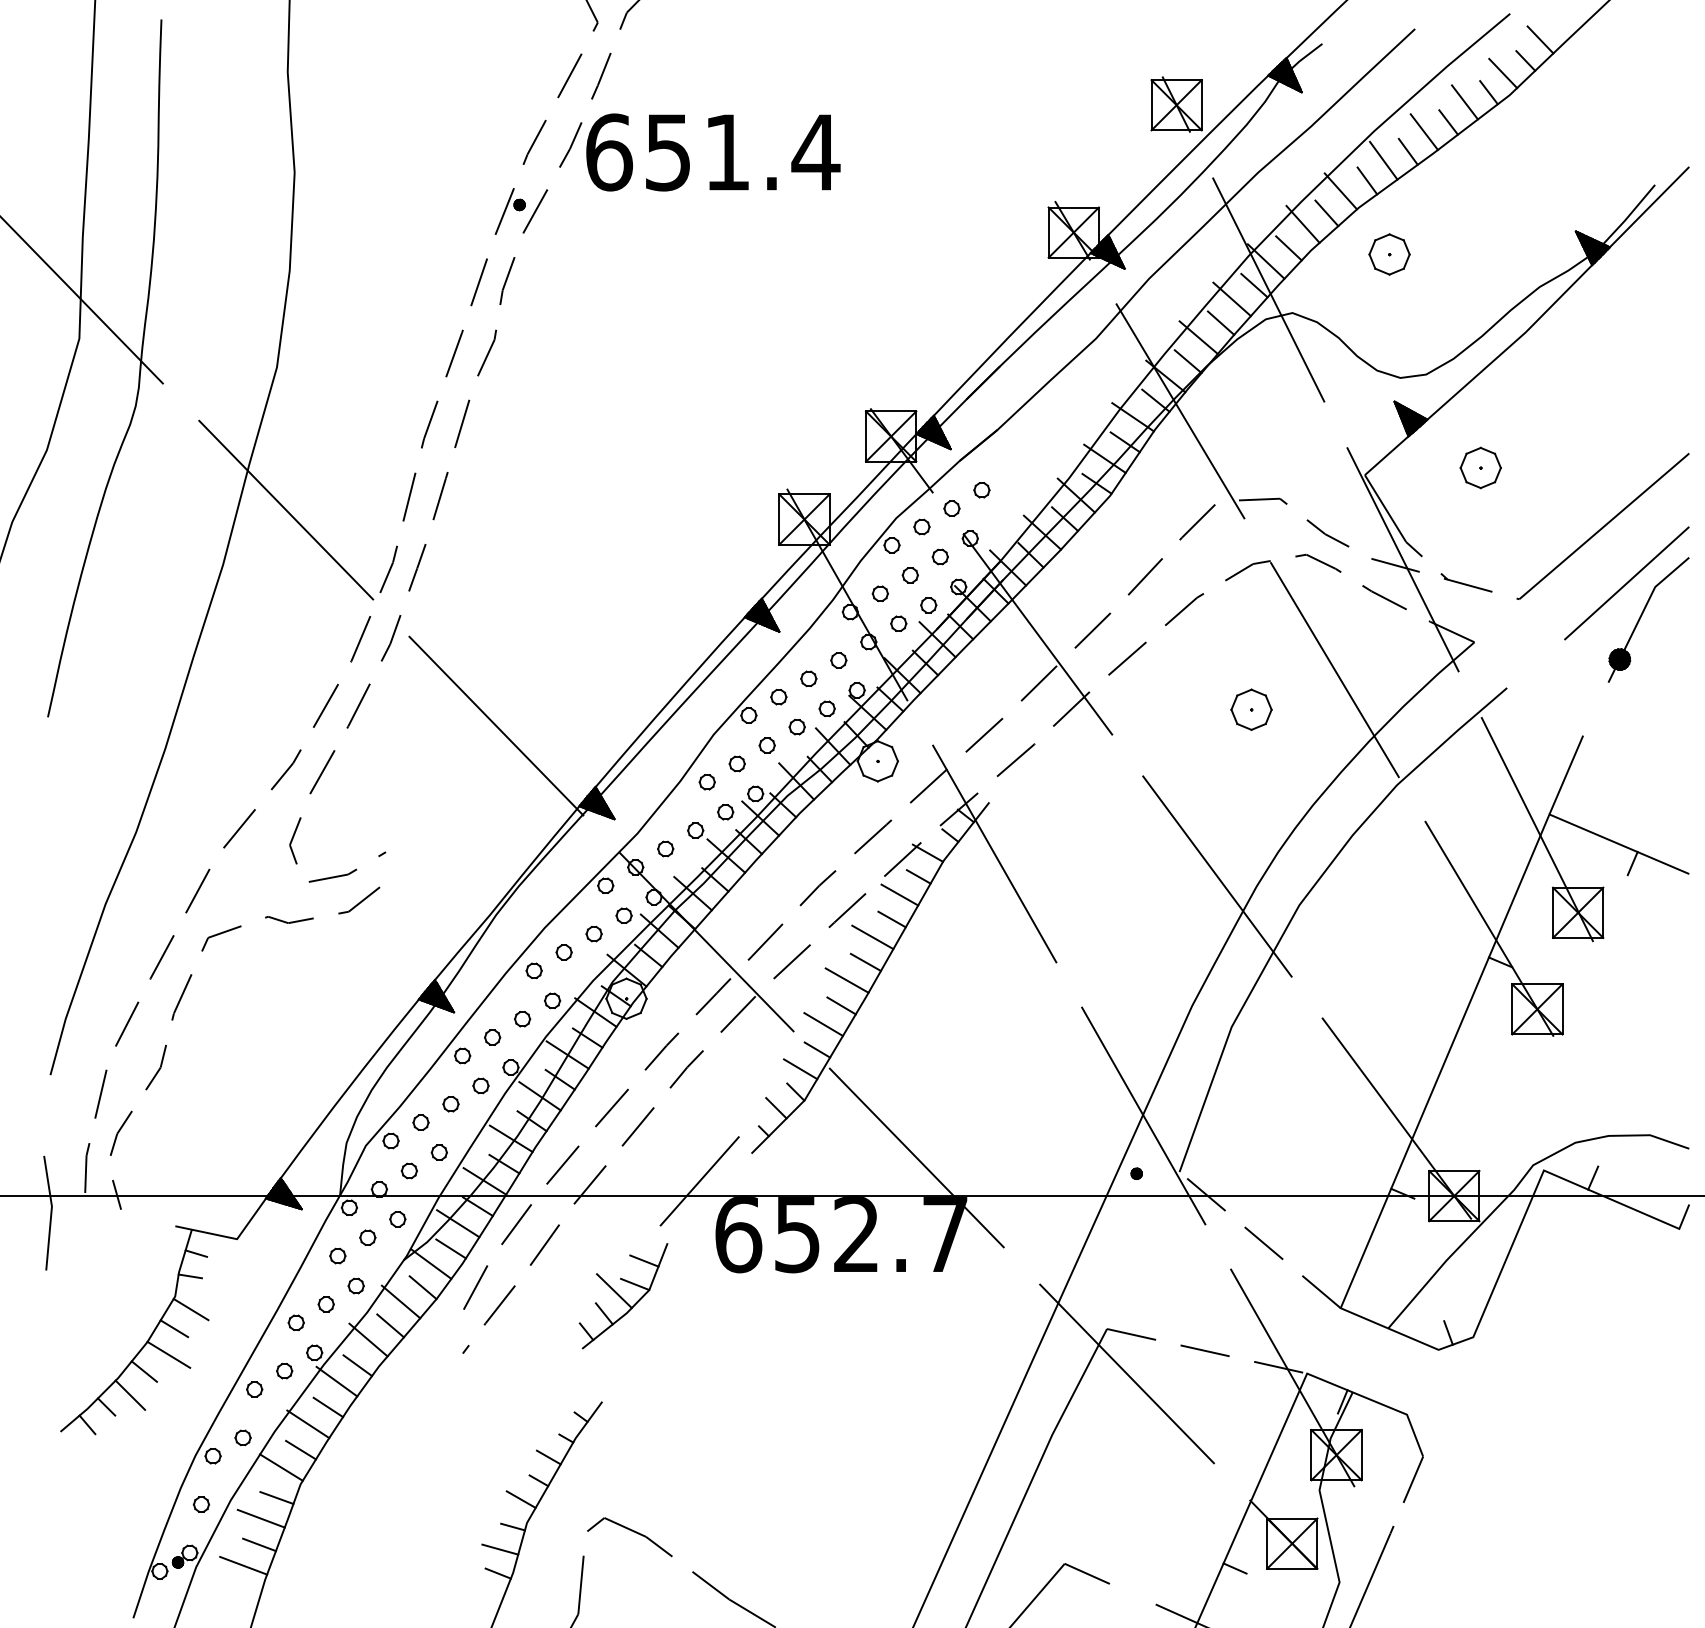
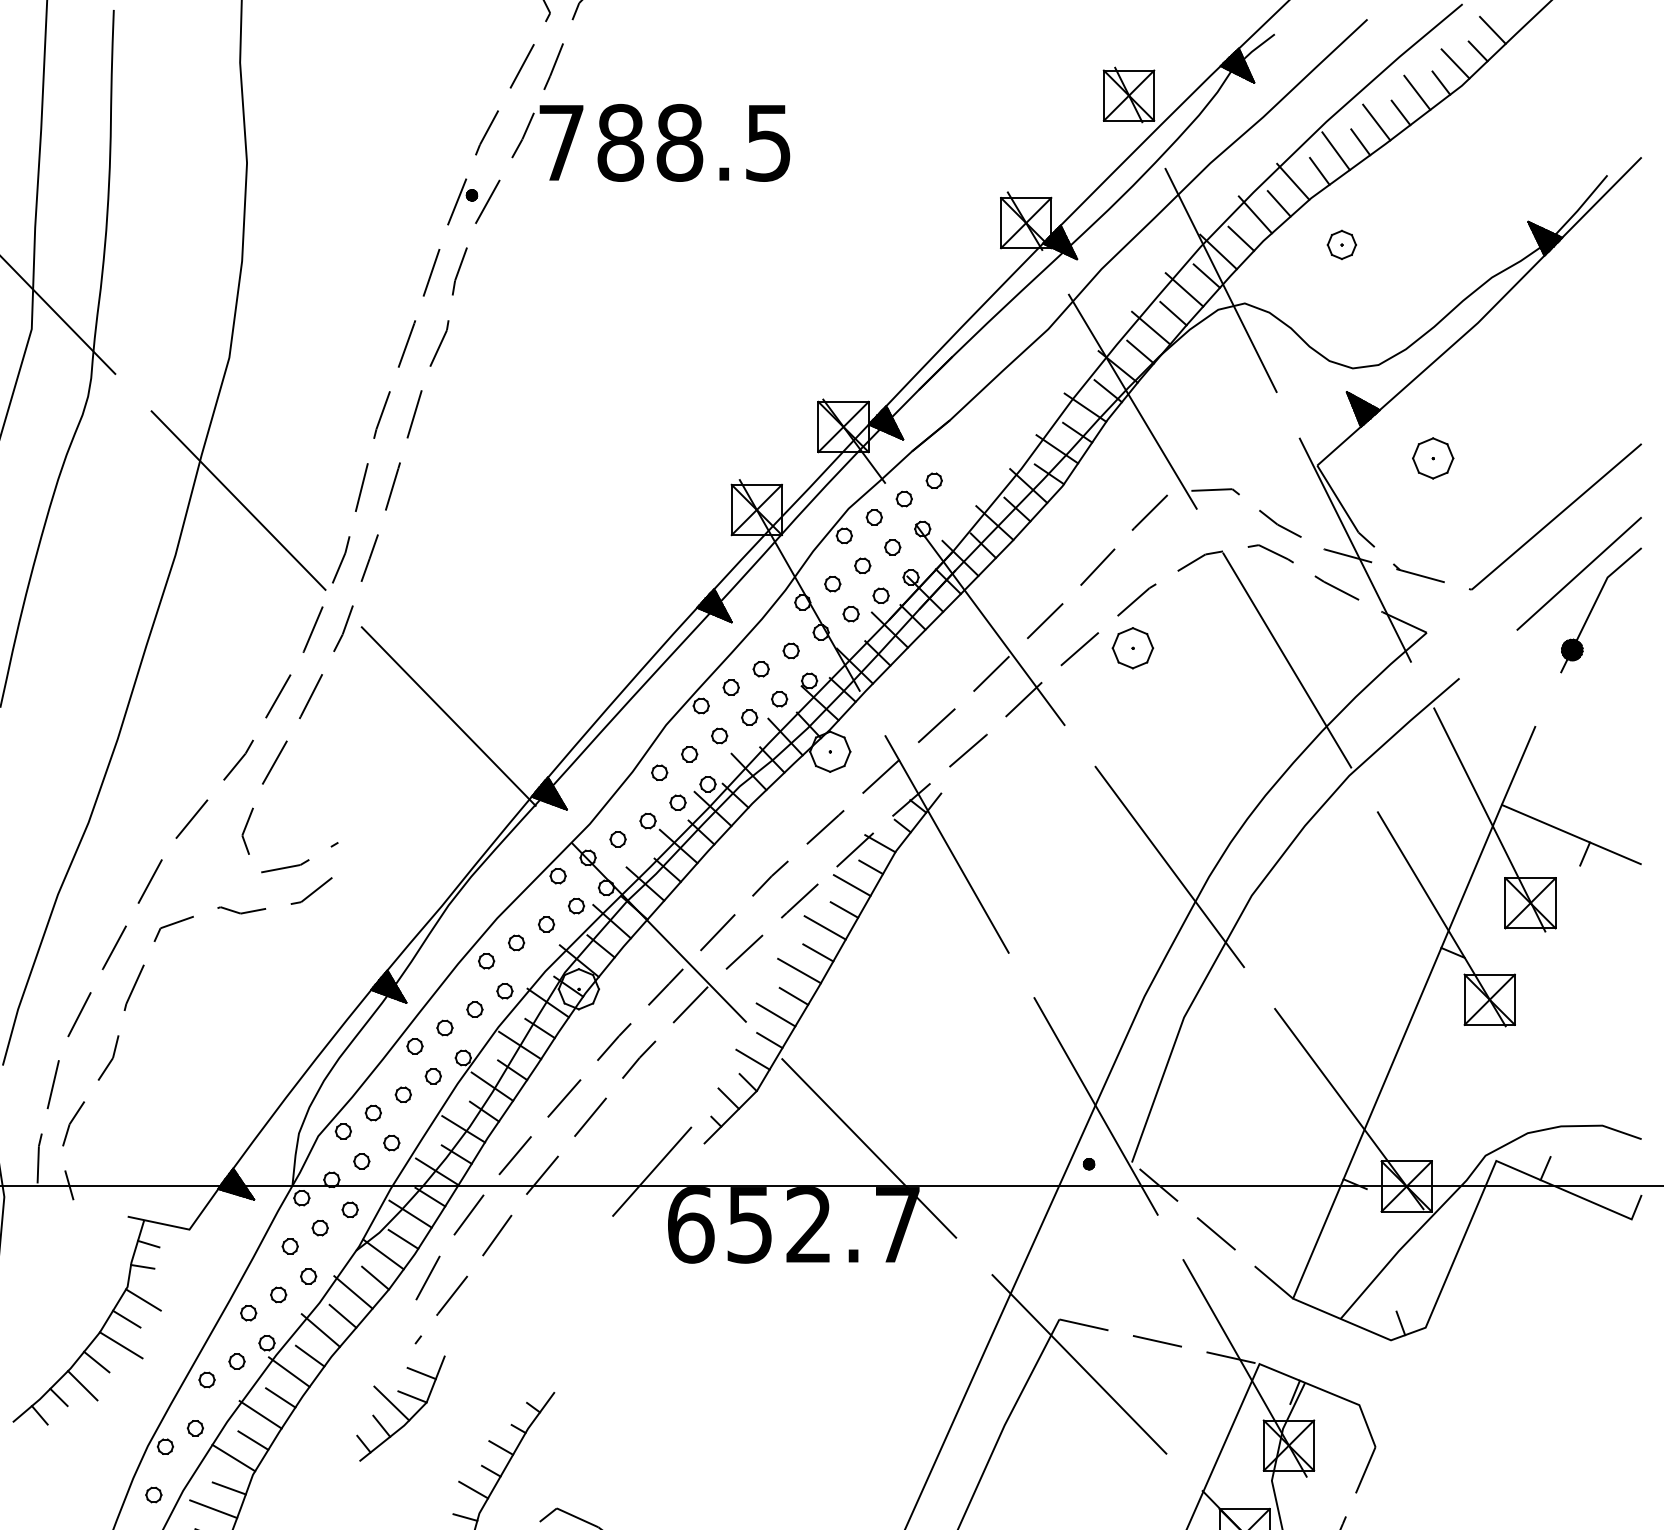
text: (713, 152) -> (665, 142), 651.4 -> 788.5
part: (1389, 254) -> (1341, 244), size x0.7
part: (1251, 709) -> (1132, 647), moved
part: (623, 1296) -> (400, 1408), moved

